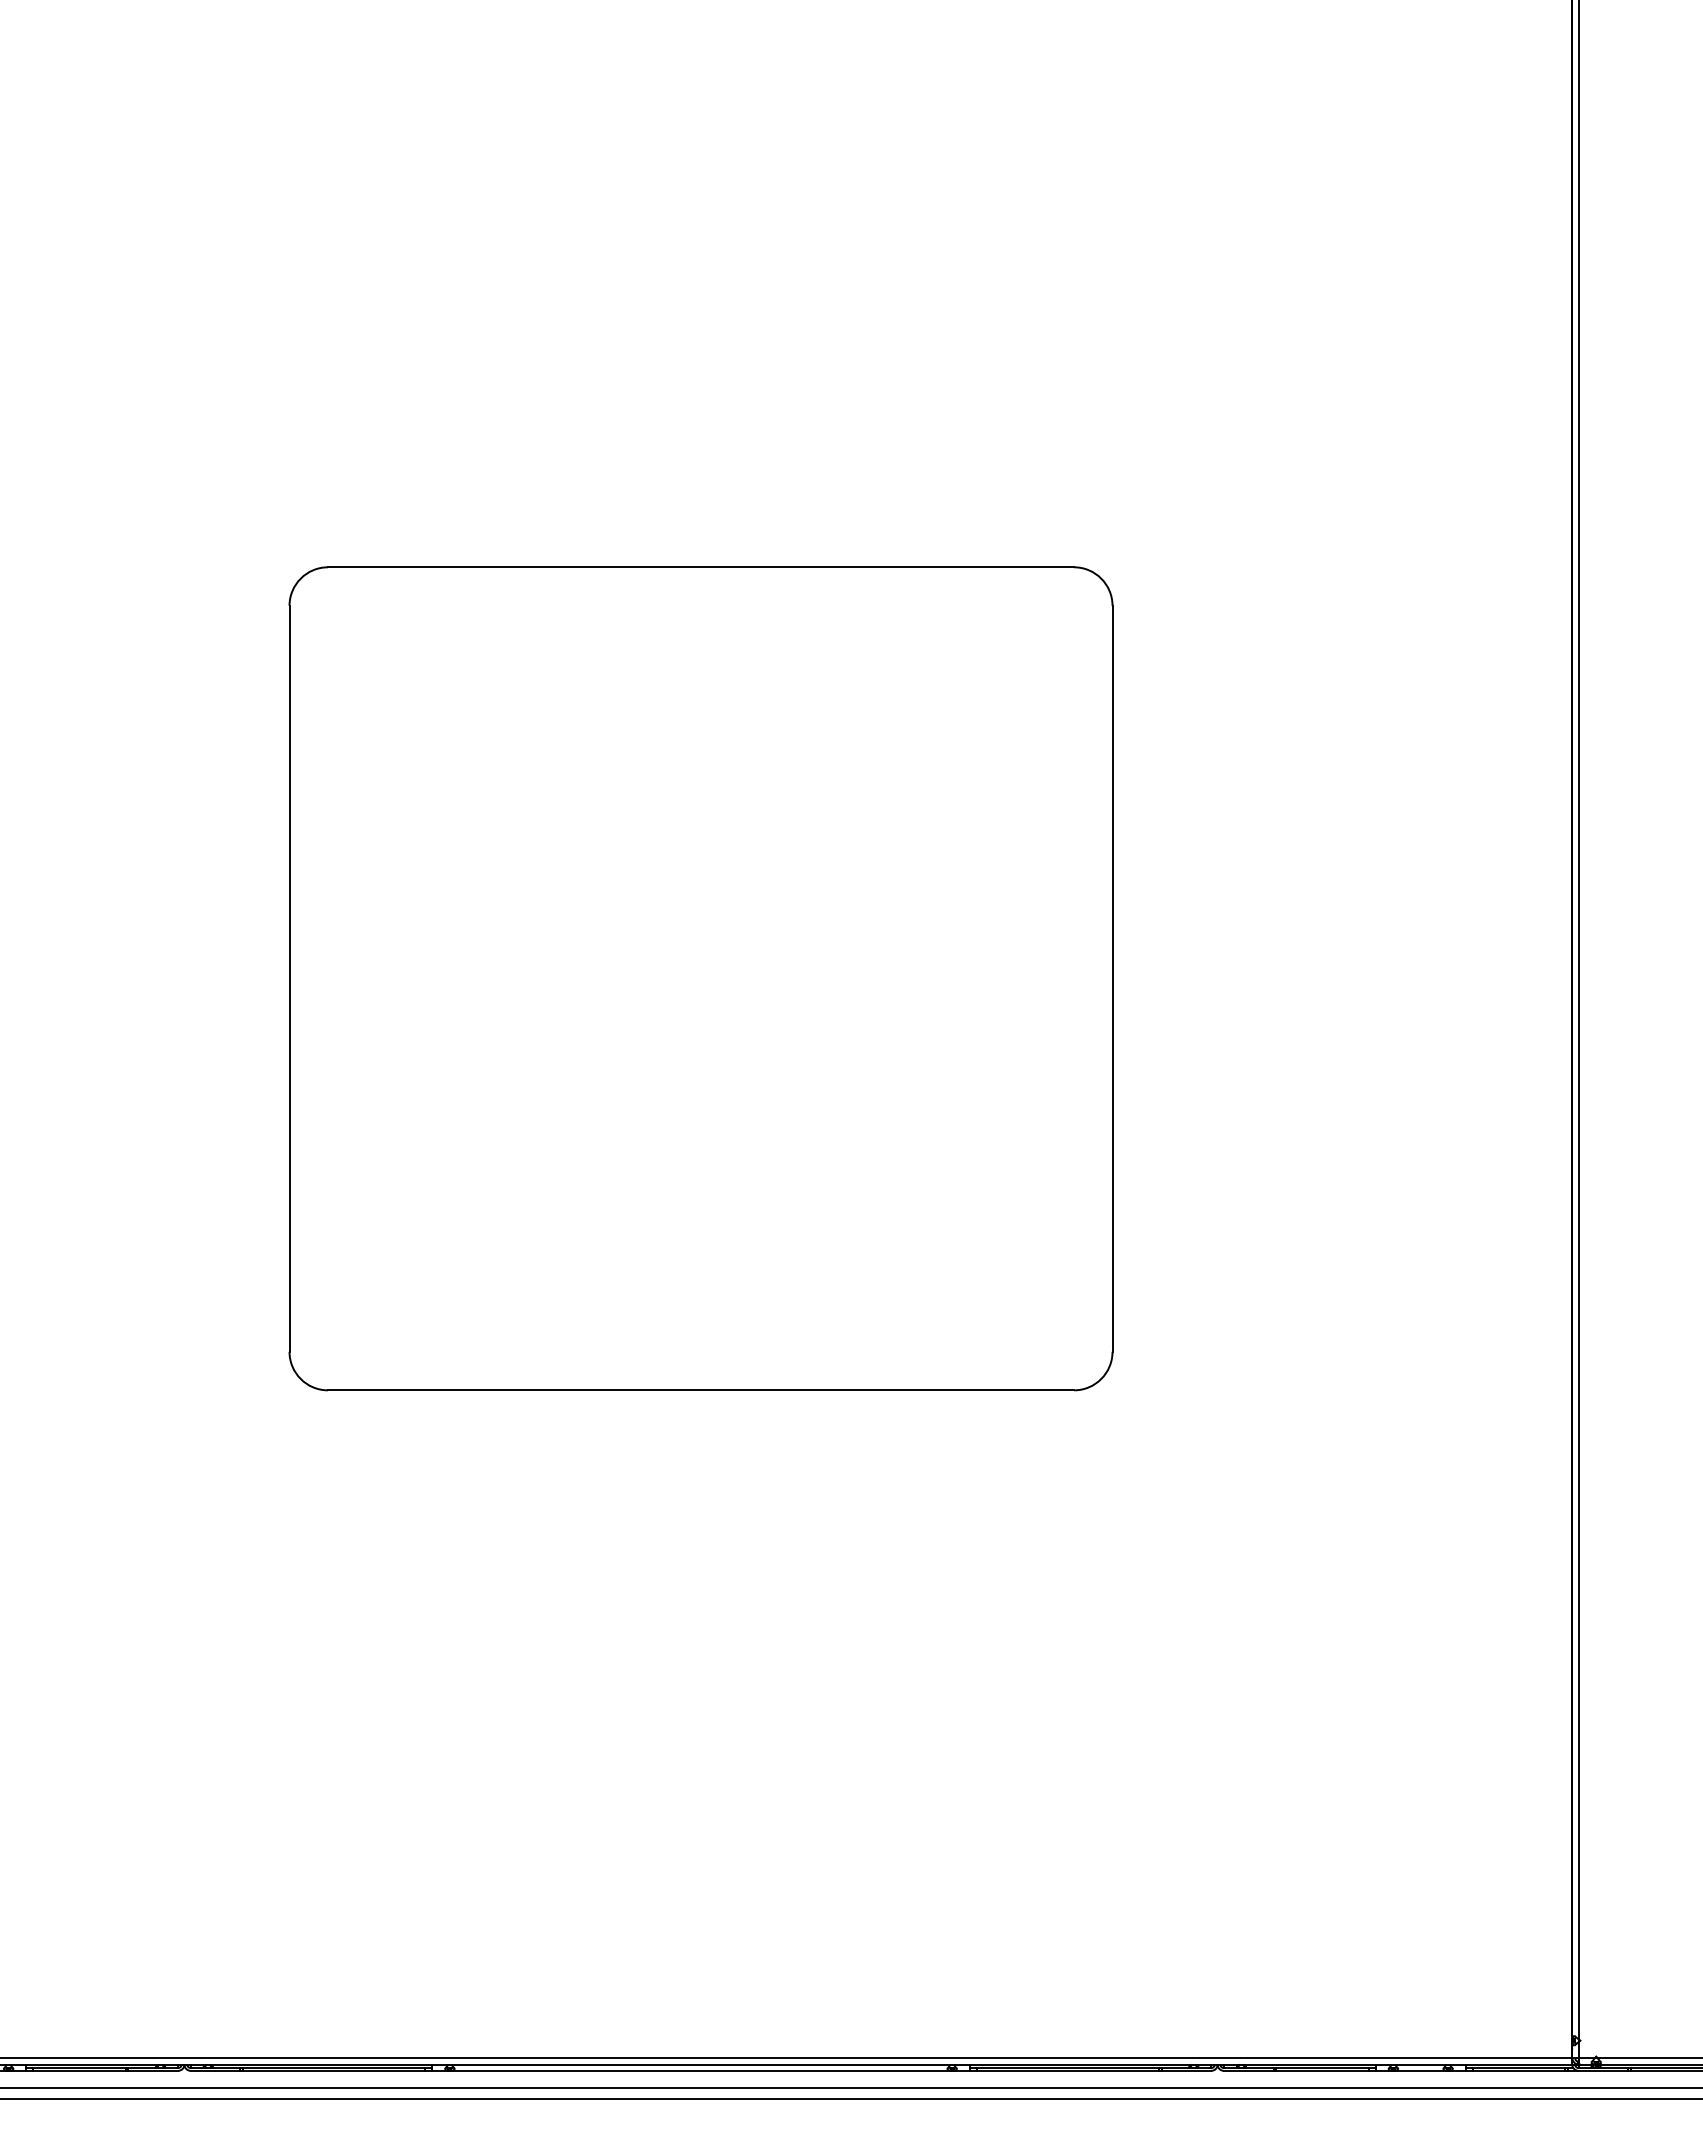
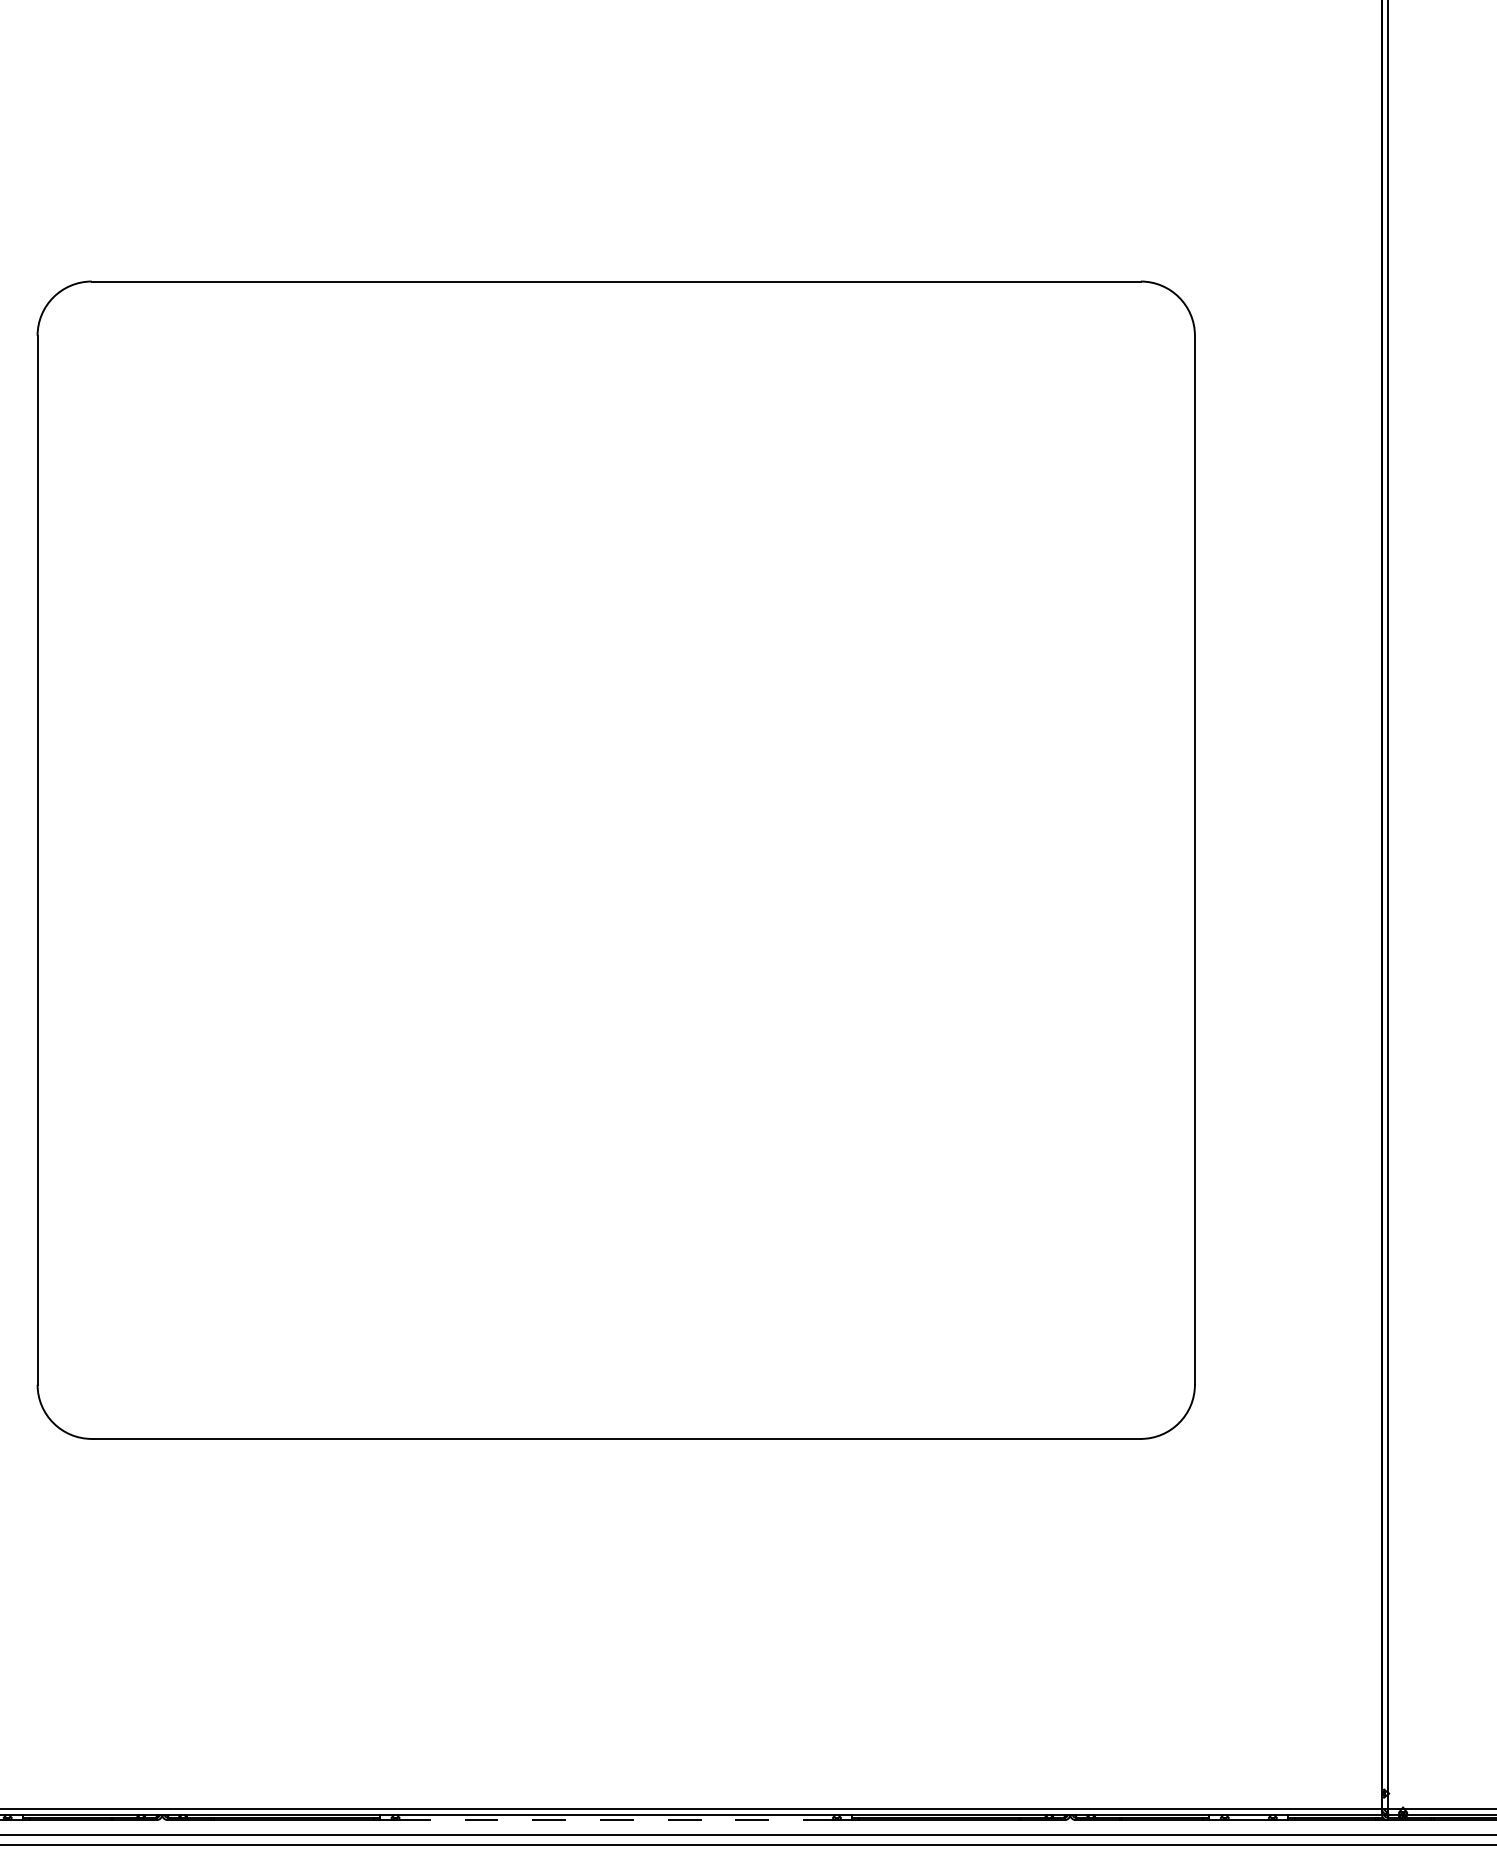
part: (700, 978) -> (615, 860), size x1.6
line: (701, 2070) -> (616, 1819), solid -> dashed

